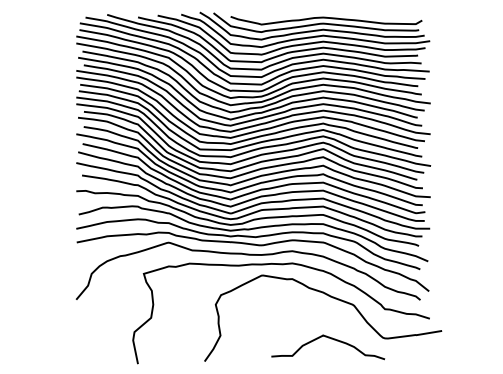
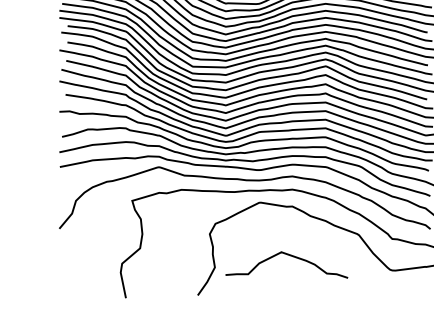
curve: (331, 339) -> (290, 256), moved

